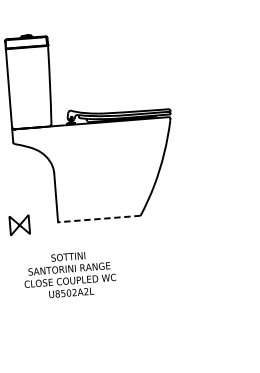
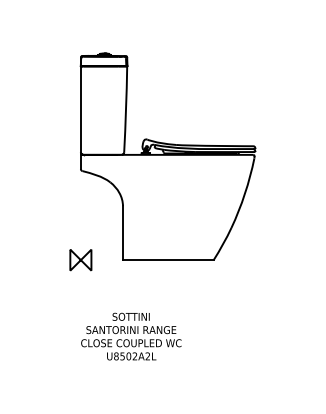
line: (98, 219) -> (167, 260), dashed -> solid
text: (70, 274) -> (131, 336), moved

